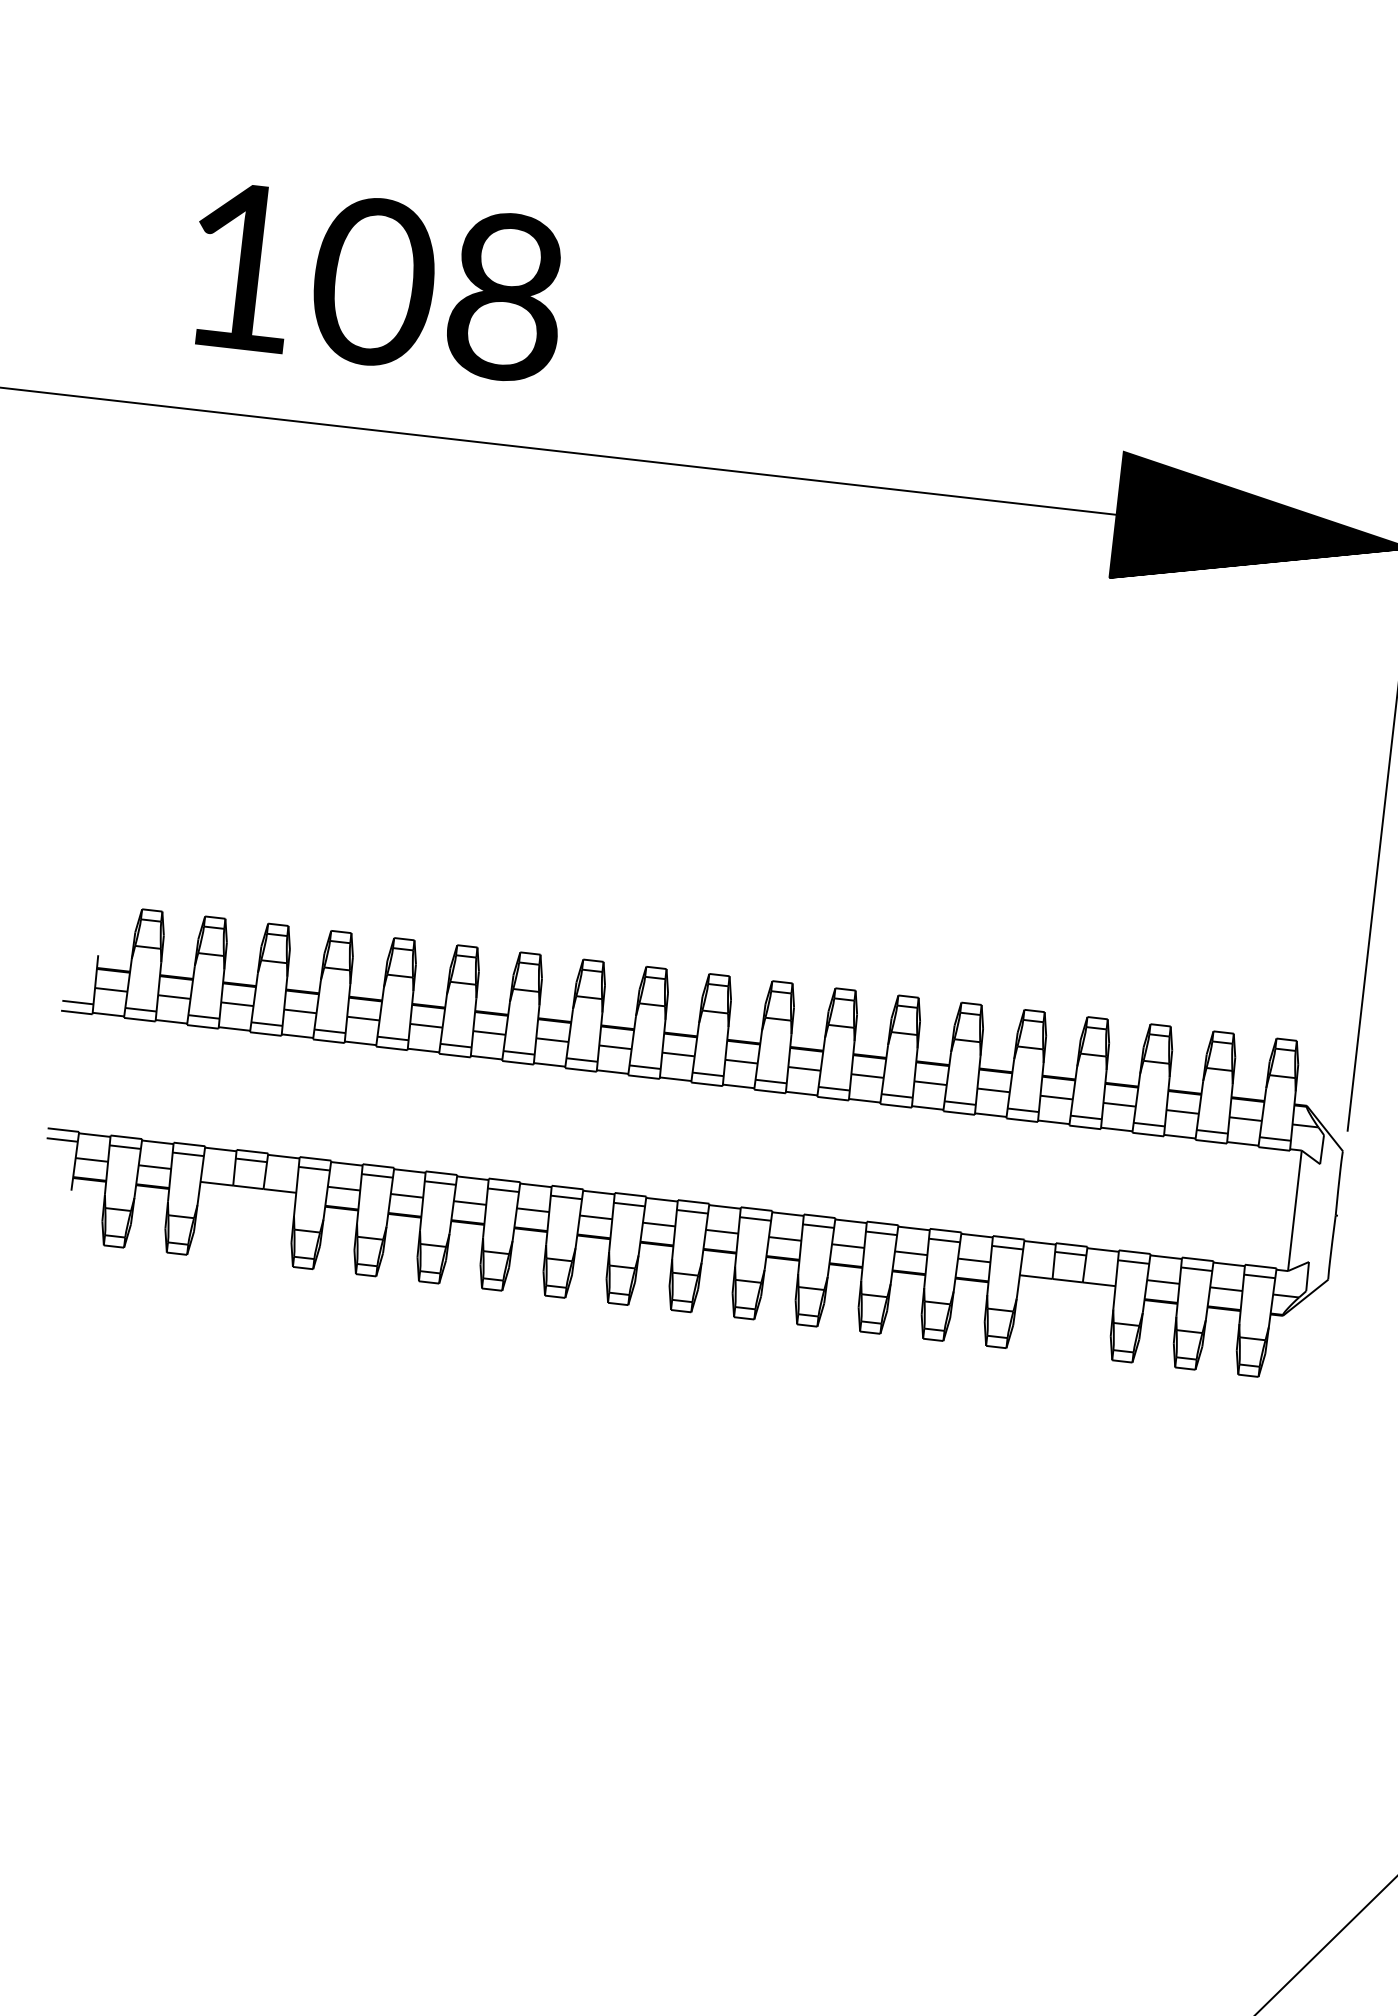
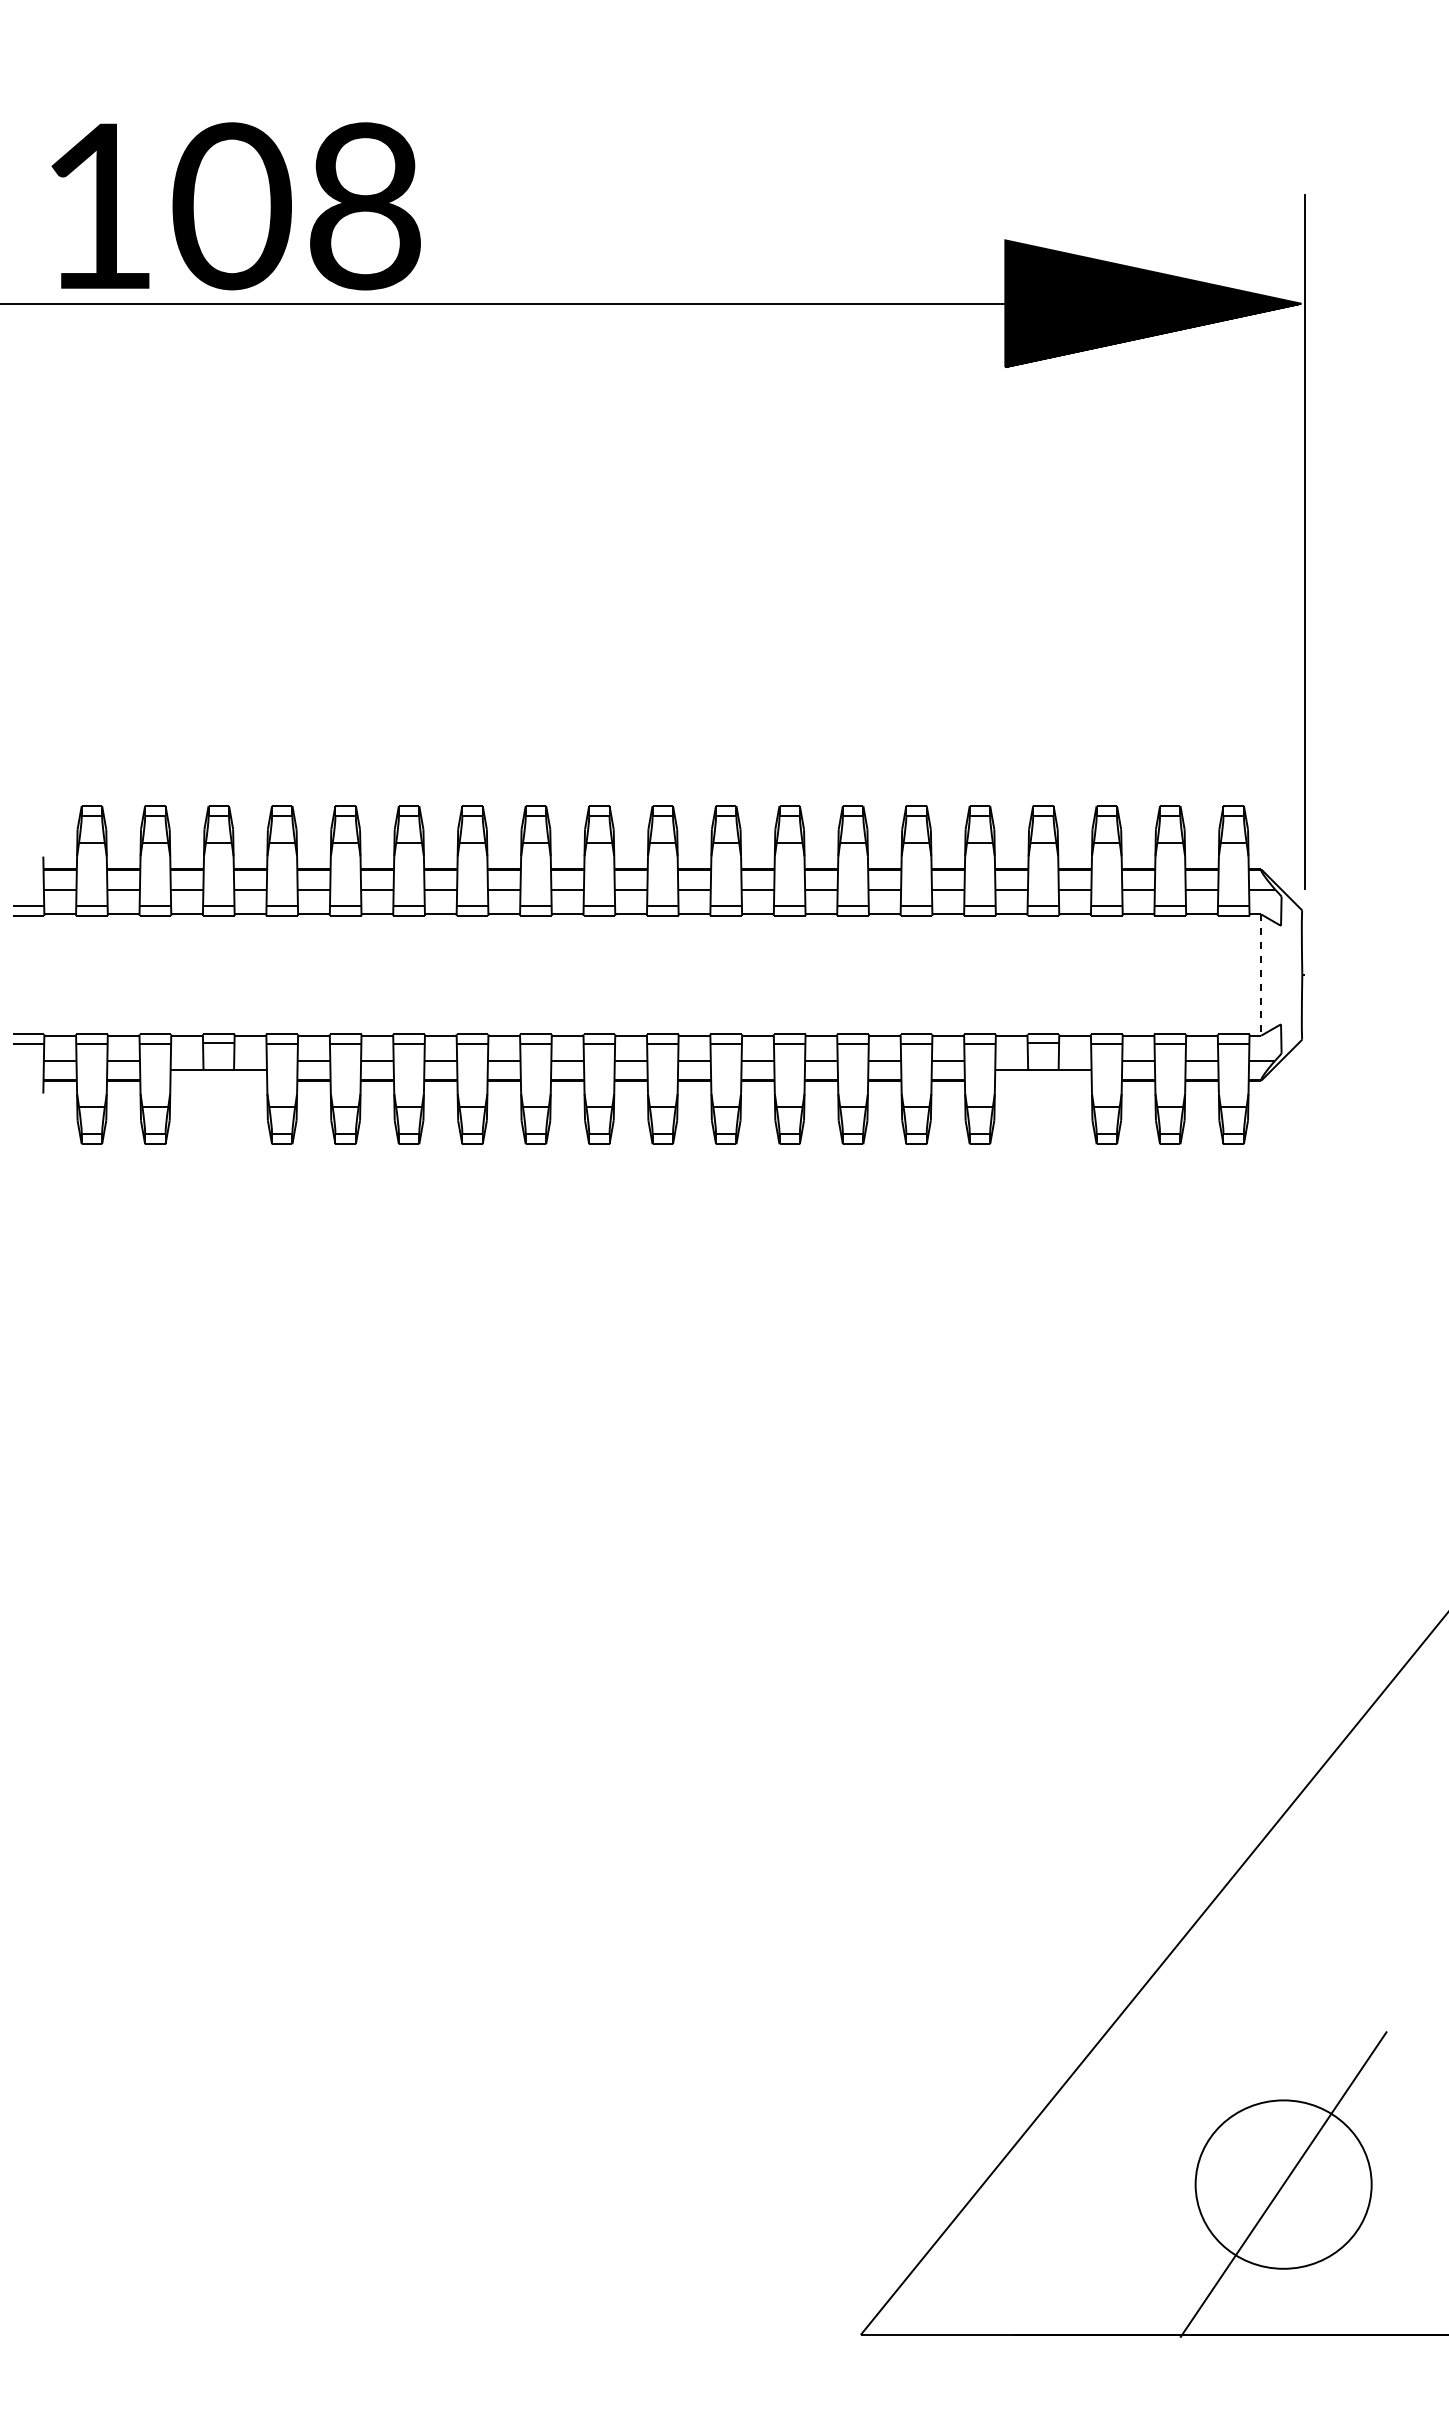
text: (377, 282) -> (235, 206), moved
line: (1295, 1211) -> (1261, 975), solid -> dashed

